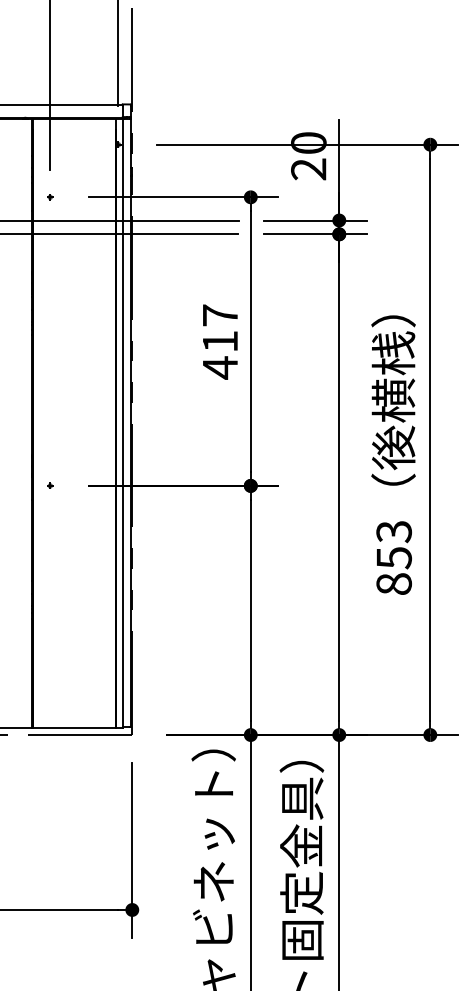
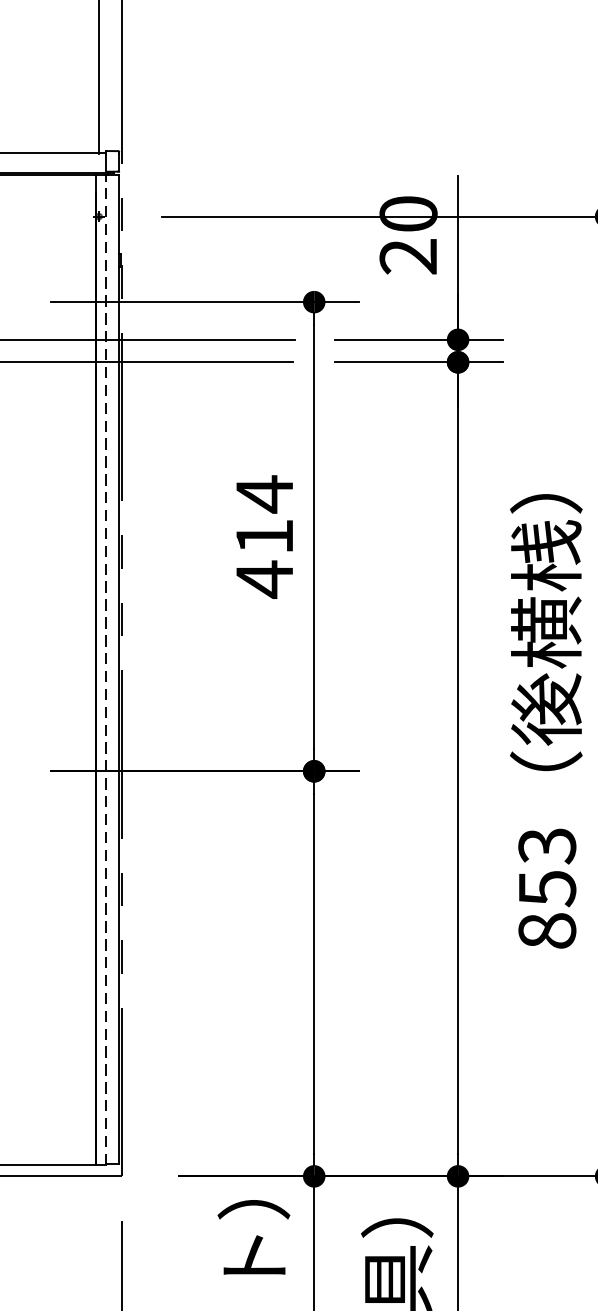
text: (220, 315) -> (264, 494), 417 -> 414
line: (122, 423) -> (105, 669), solid -> dashed

